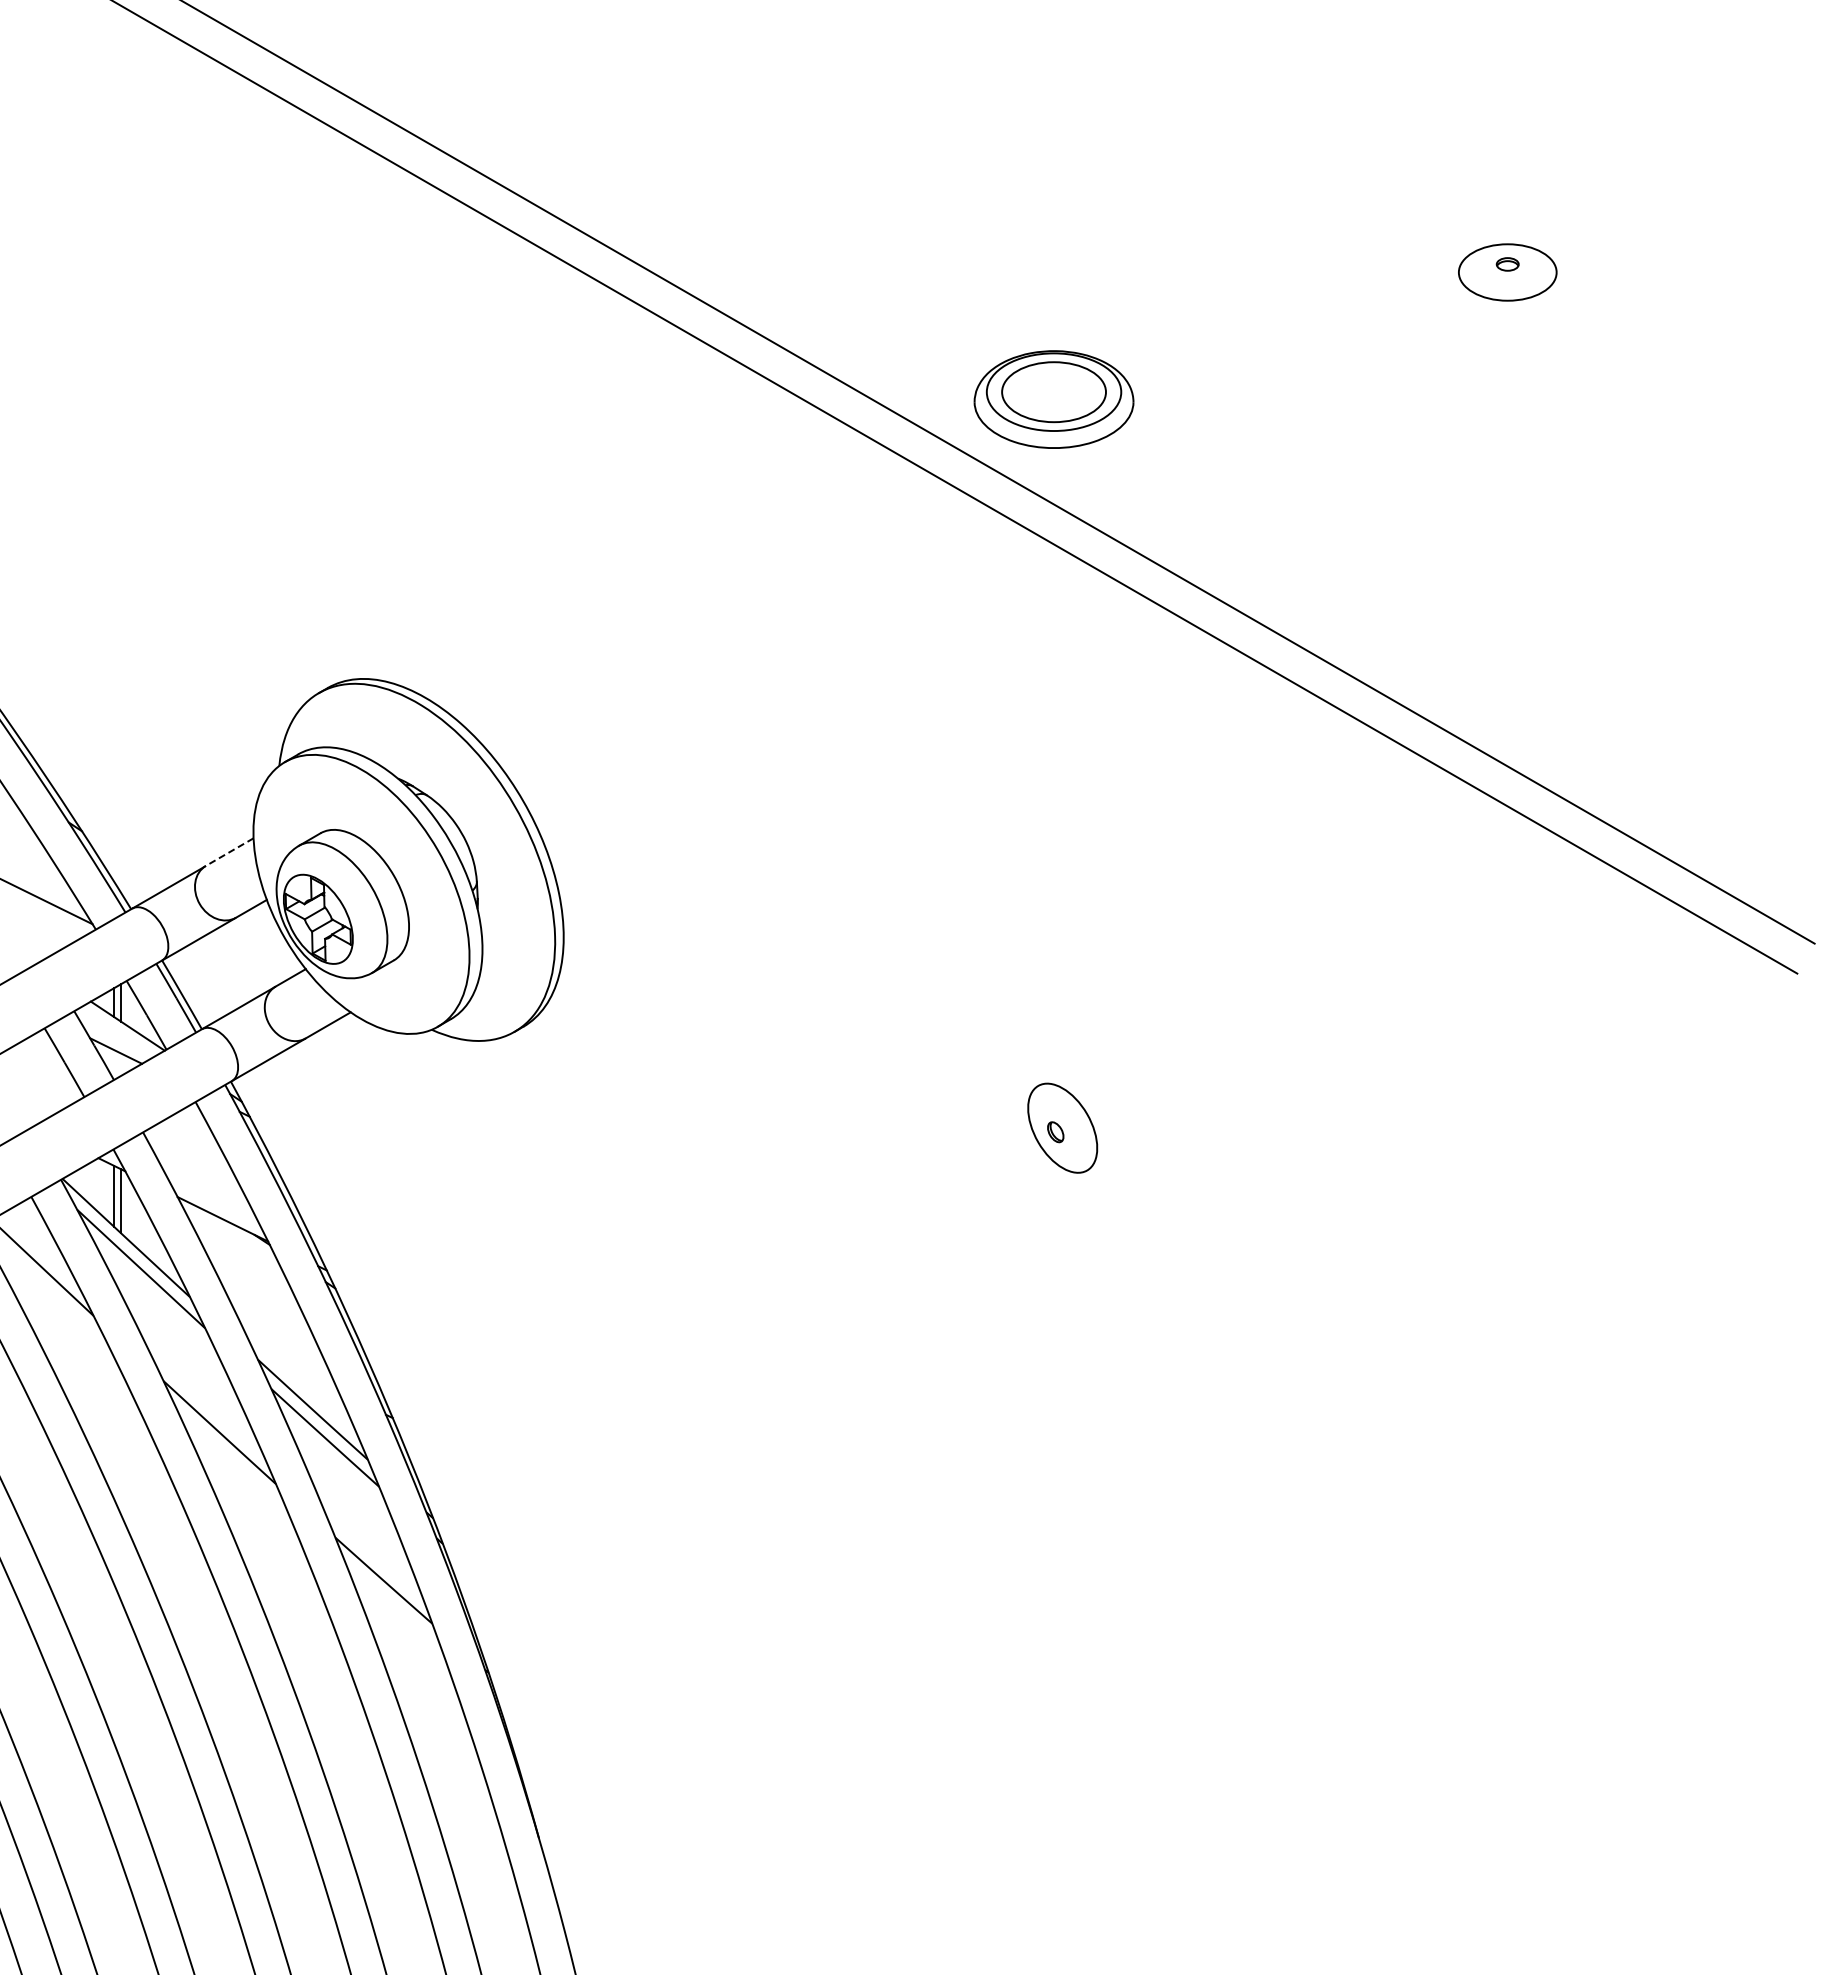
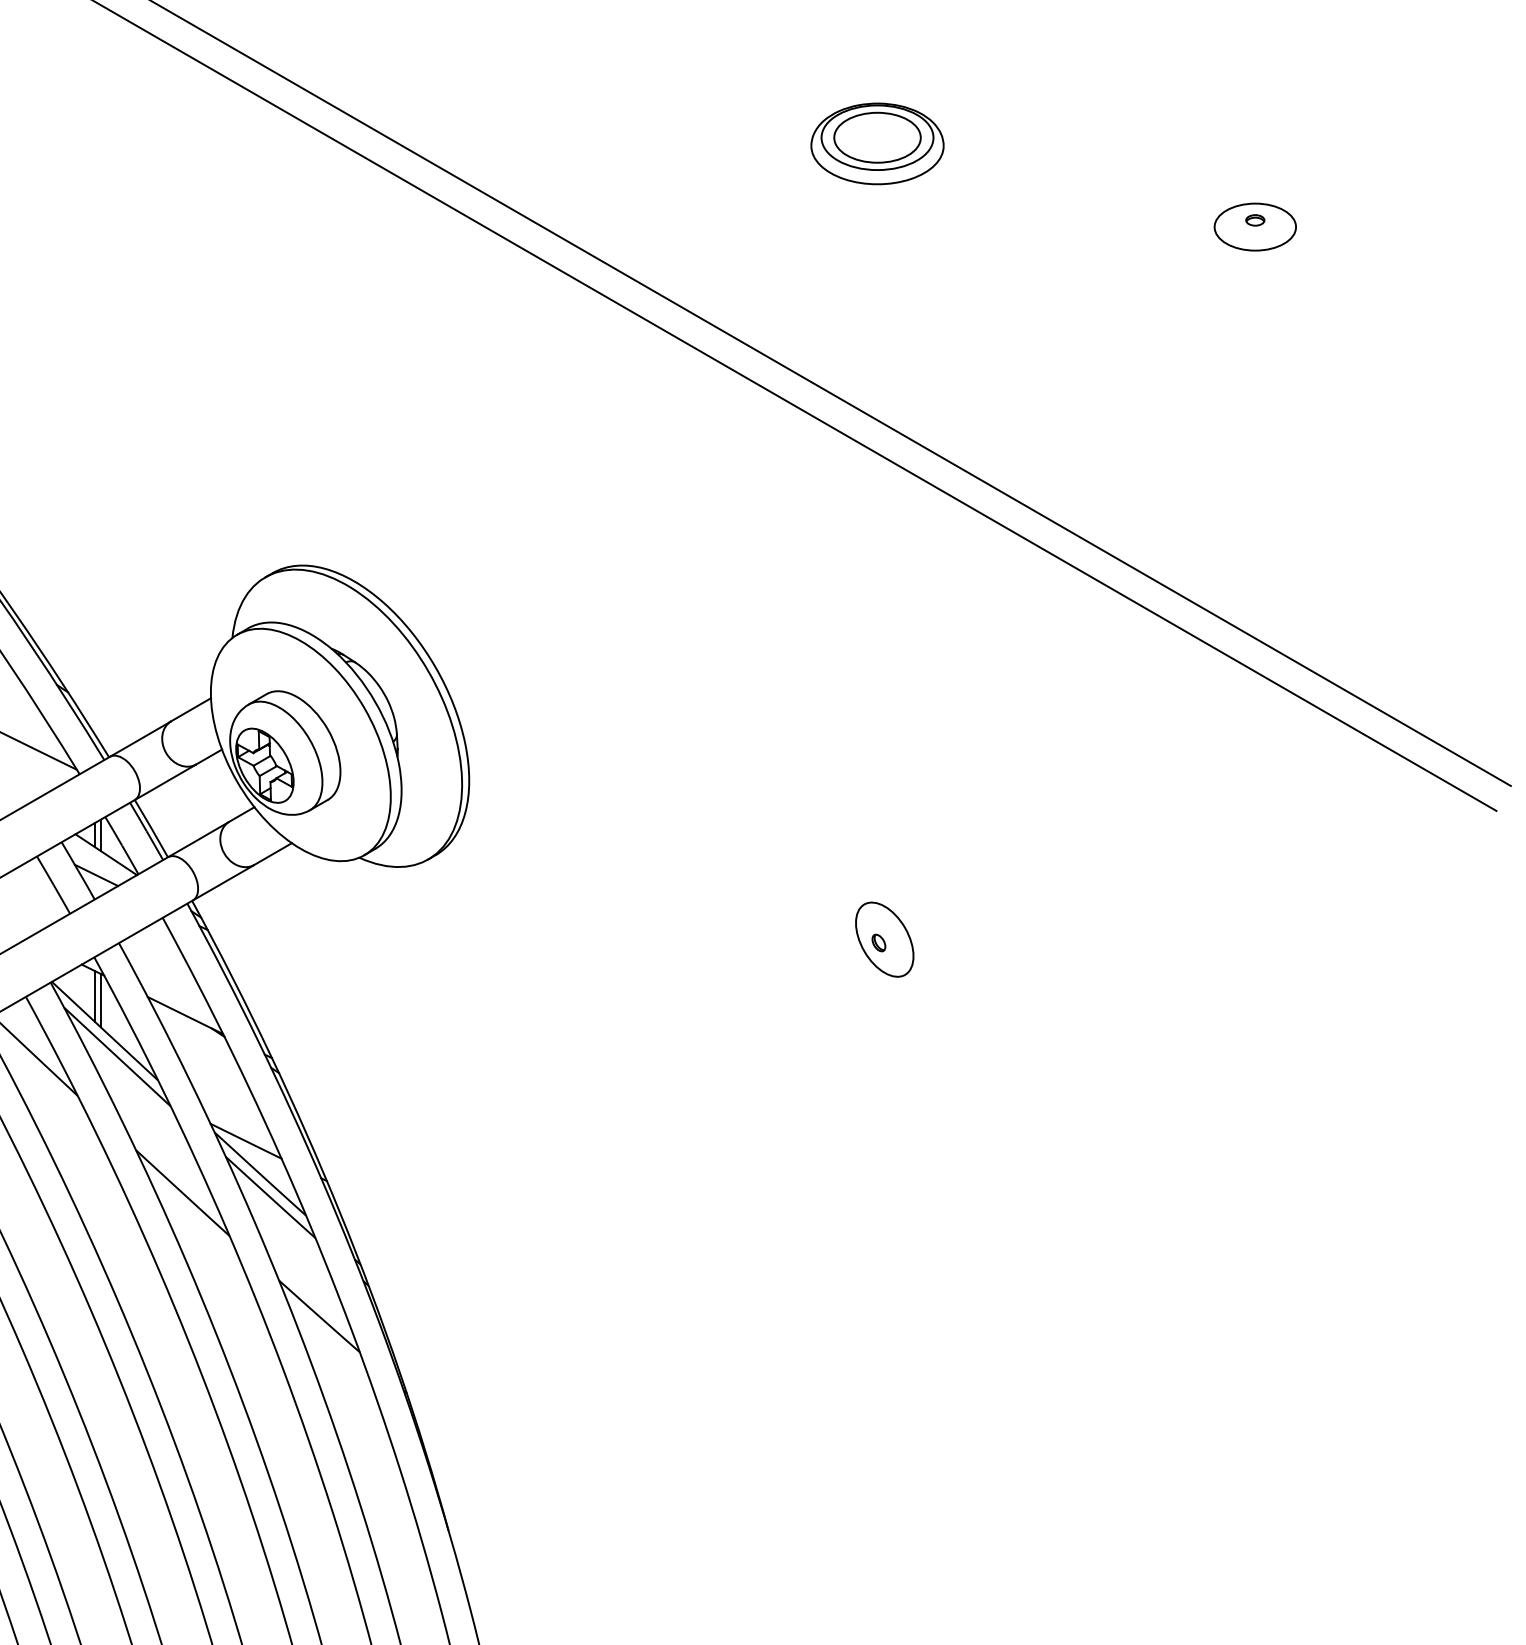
part: (1053, 399) -> (877, 143), moved
line: (229, 852) -> (190, 710), dashed -> solid
line: (295, 1370) -> (245, 1141), added

